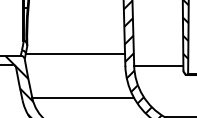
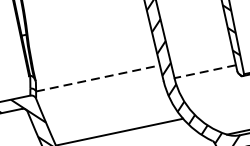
line: (75, 53) -> (98, 78), solid -> dashed
line: (158, 65) -> (204, 71), solid -> dashed

